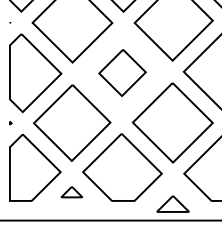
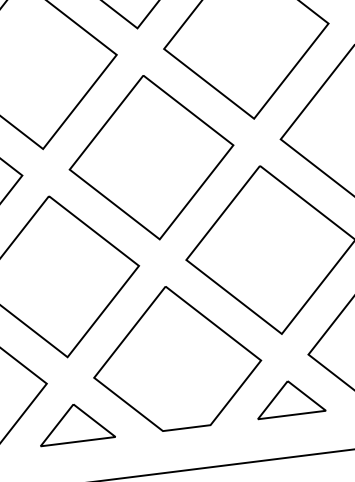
part: (122, 72) -> (151, 156), size x1.67
part: (71, 191) -> (74, 421), size x1.67
part: (172, 203) -> (288, 397), moved

